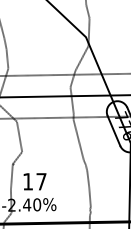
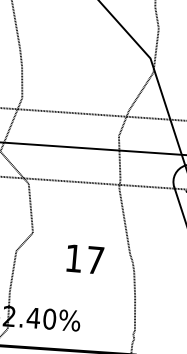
text: (34, 181) -> (84, 258), moved

